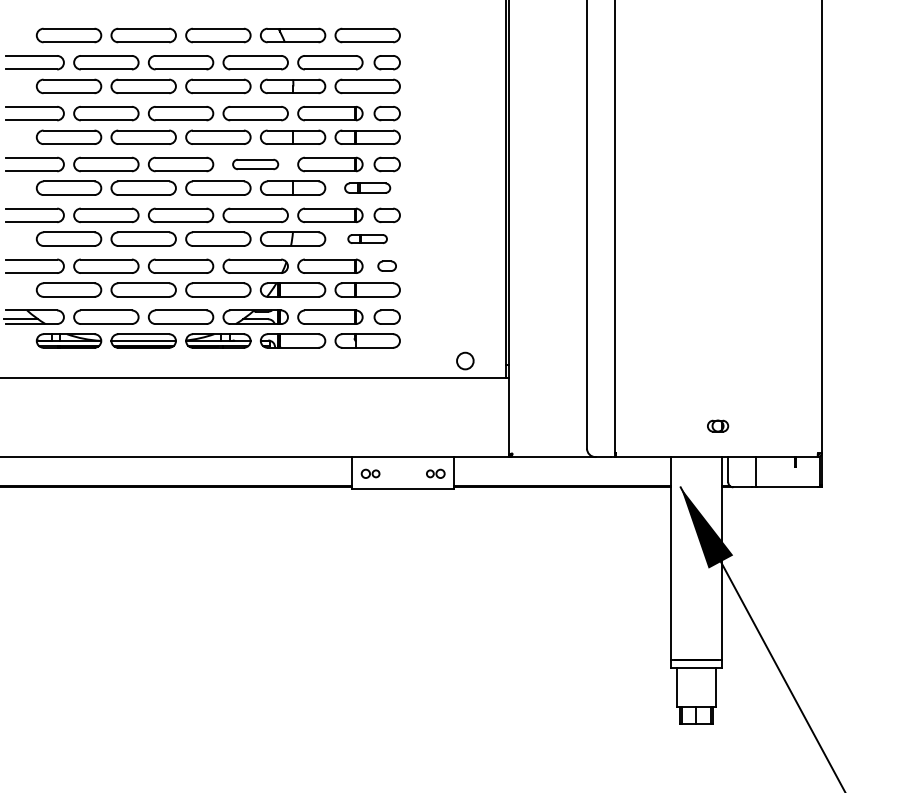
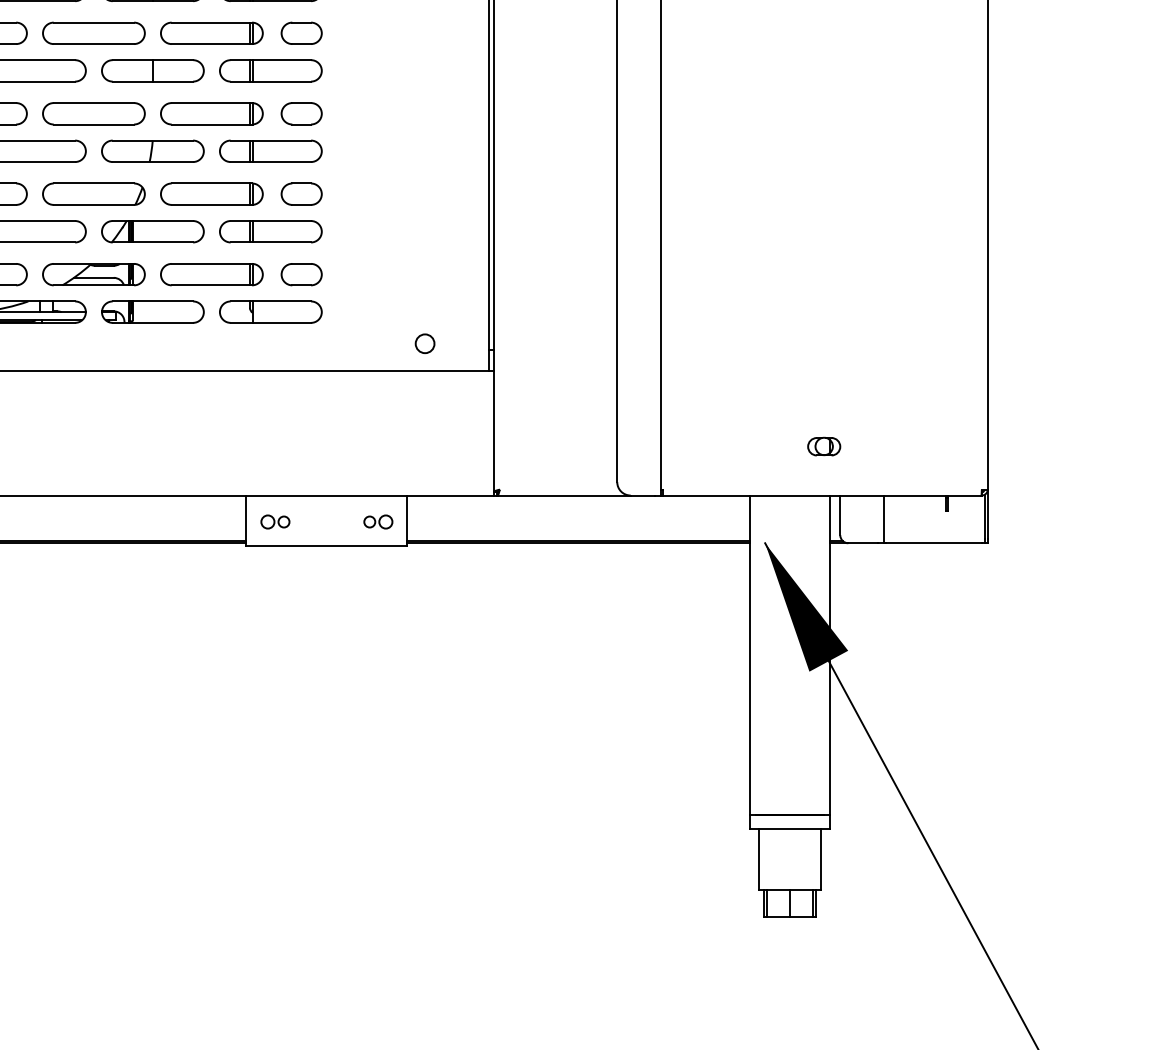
part: (255, 164) -> (93, 33), size x1.43
part: (367, 187) -> (270, 69), size x1.43
part: (367, 238) -> (270, 150), size x1.67
part: (386, 265) -> (300, 192), size x1.43
circle: (465, 360) -> (425, 342), size x0.71

